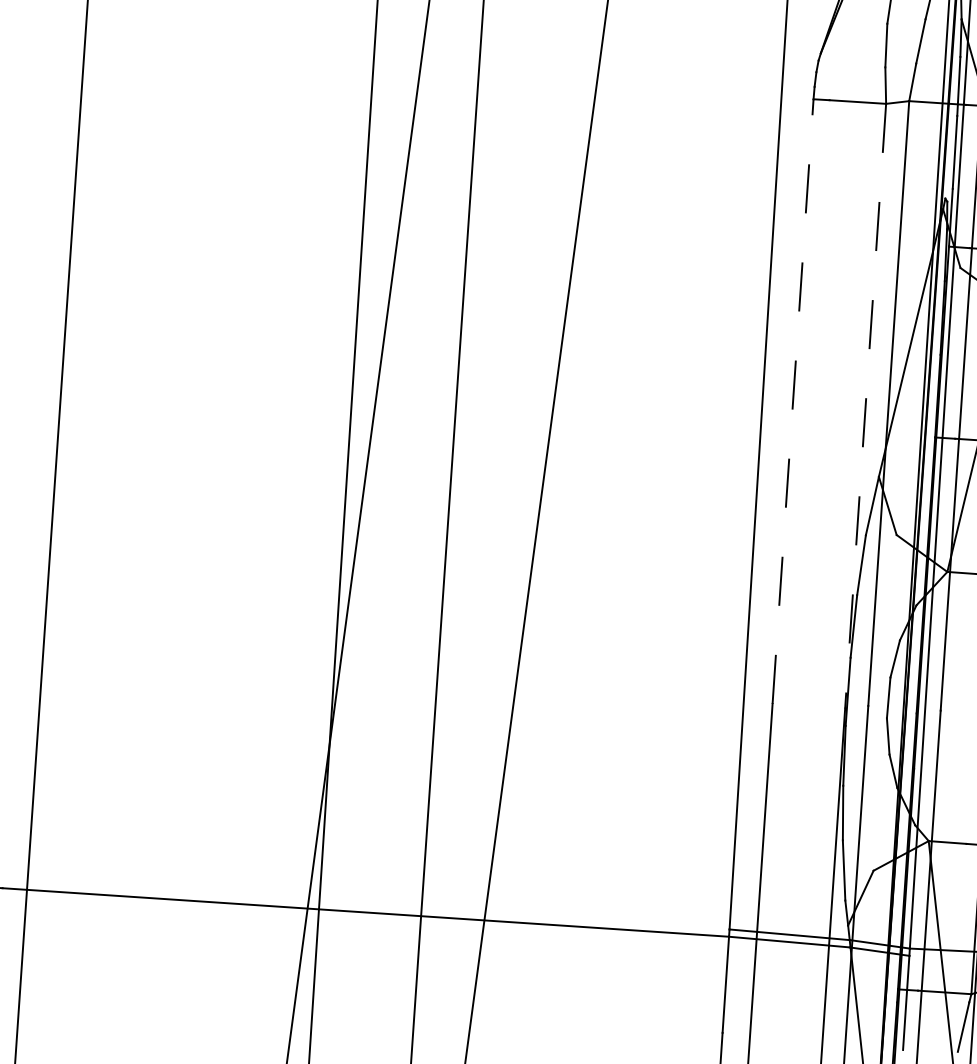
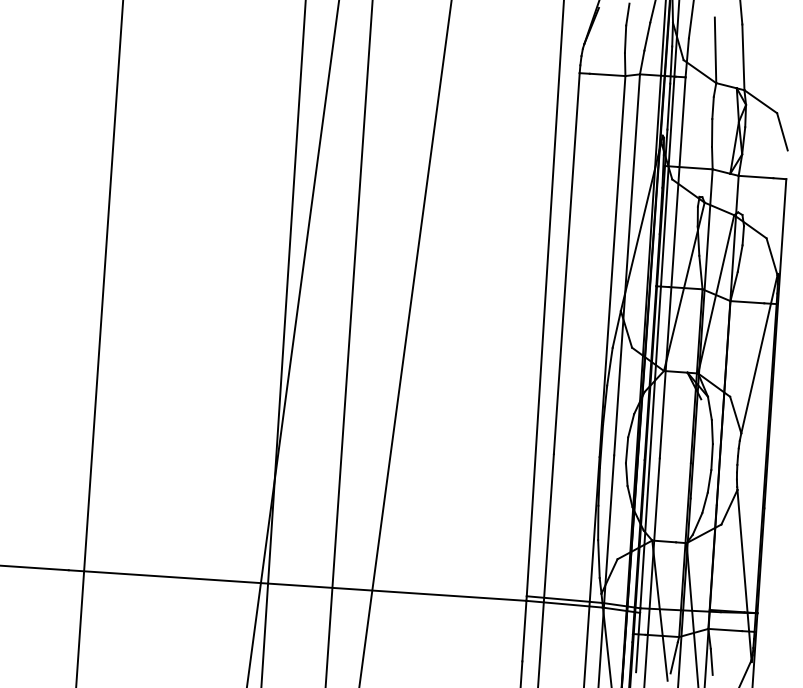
line: (792, 401) -> (566, 263), dashed -> solid
line: (865, 406) -> (612, 266), dashed -> solid

